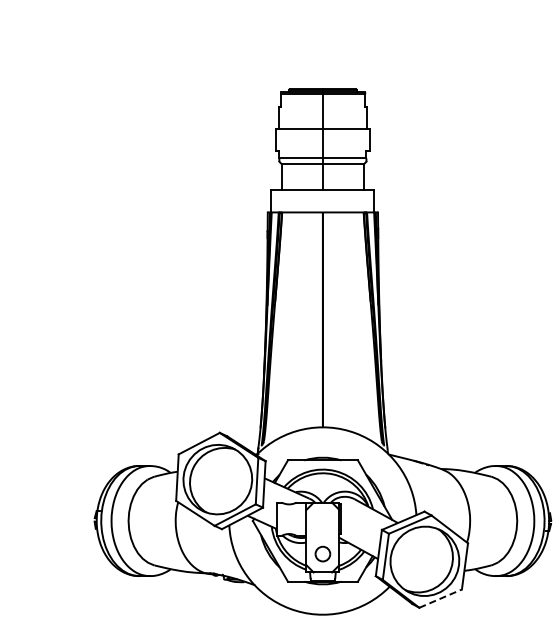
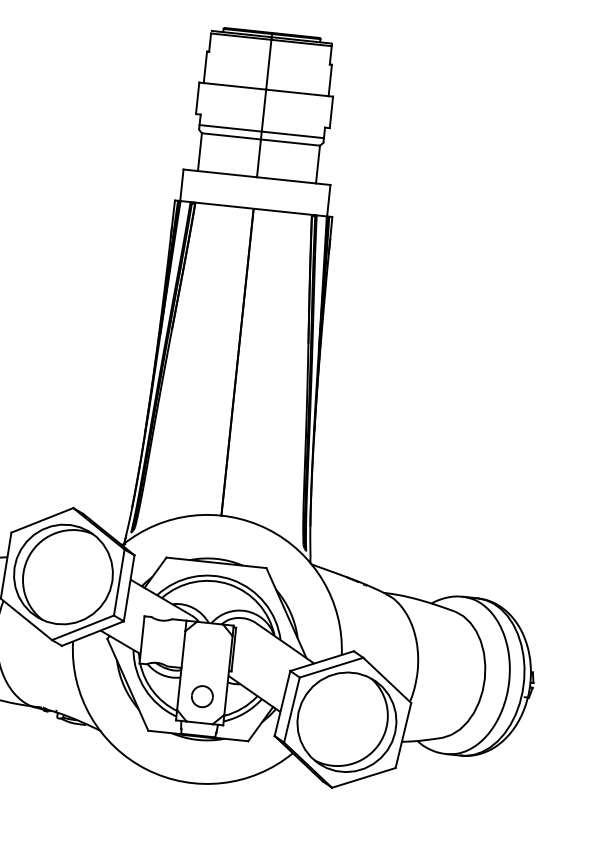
line: (441, 598) -> (365, 777), dashed -> solid

